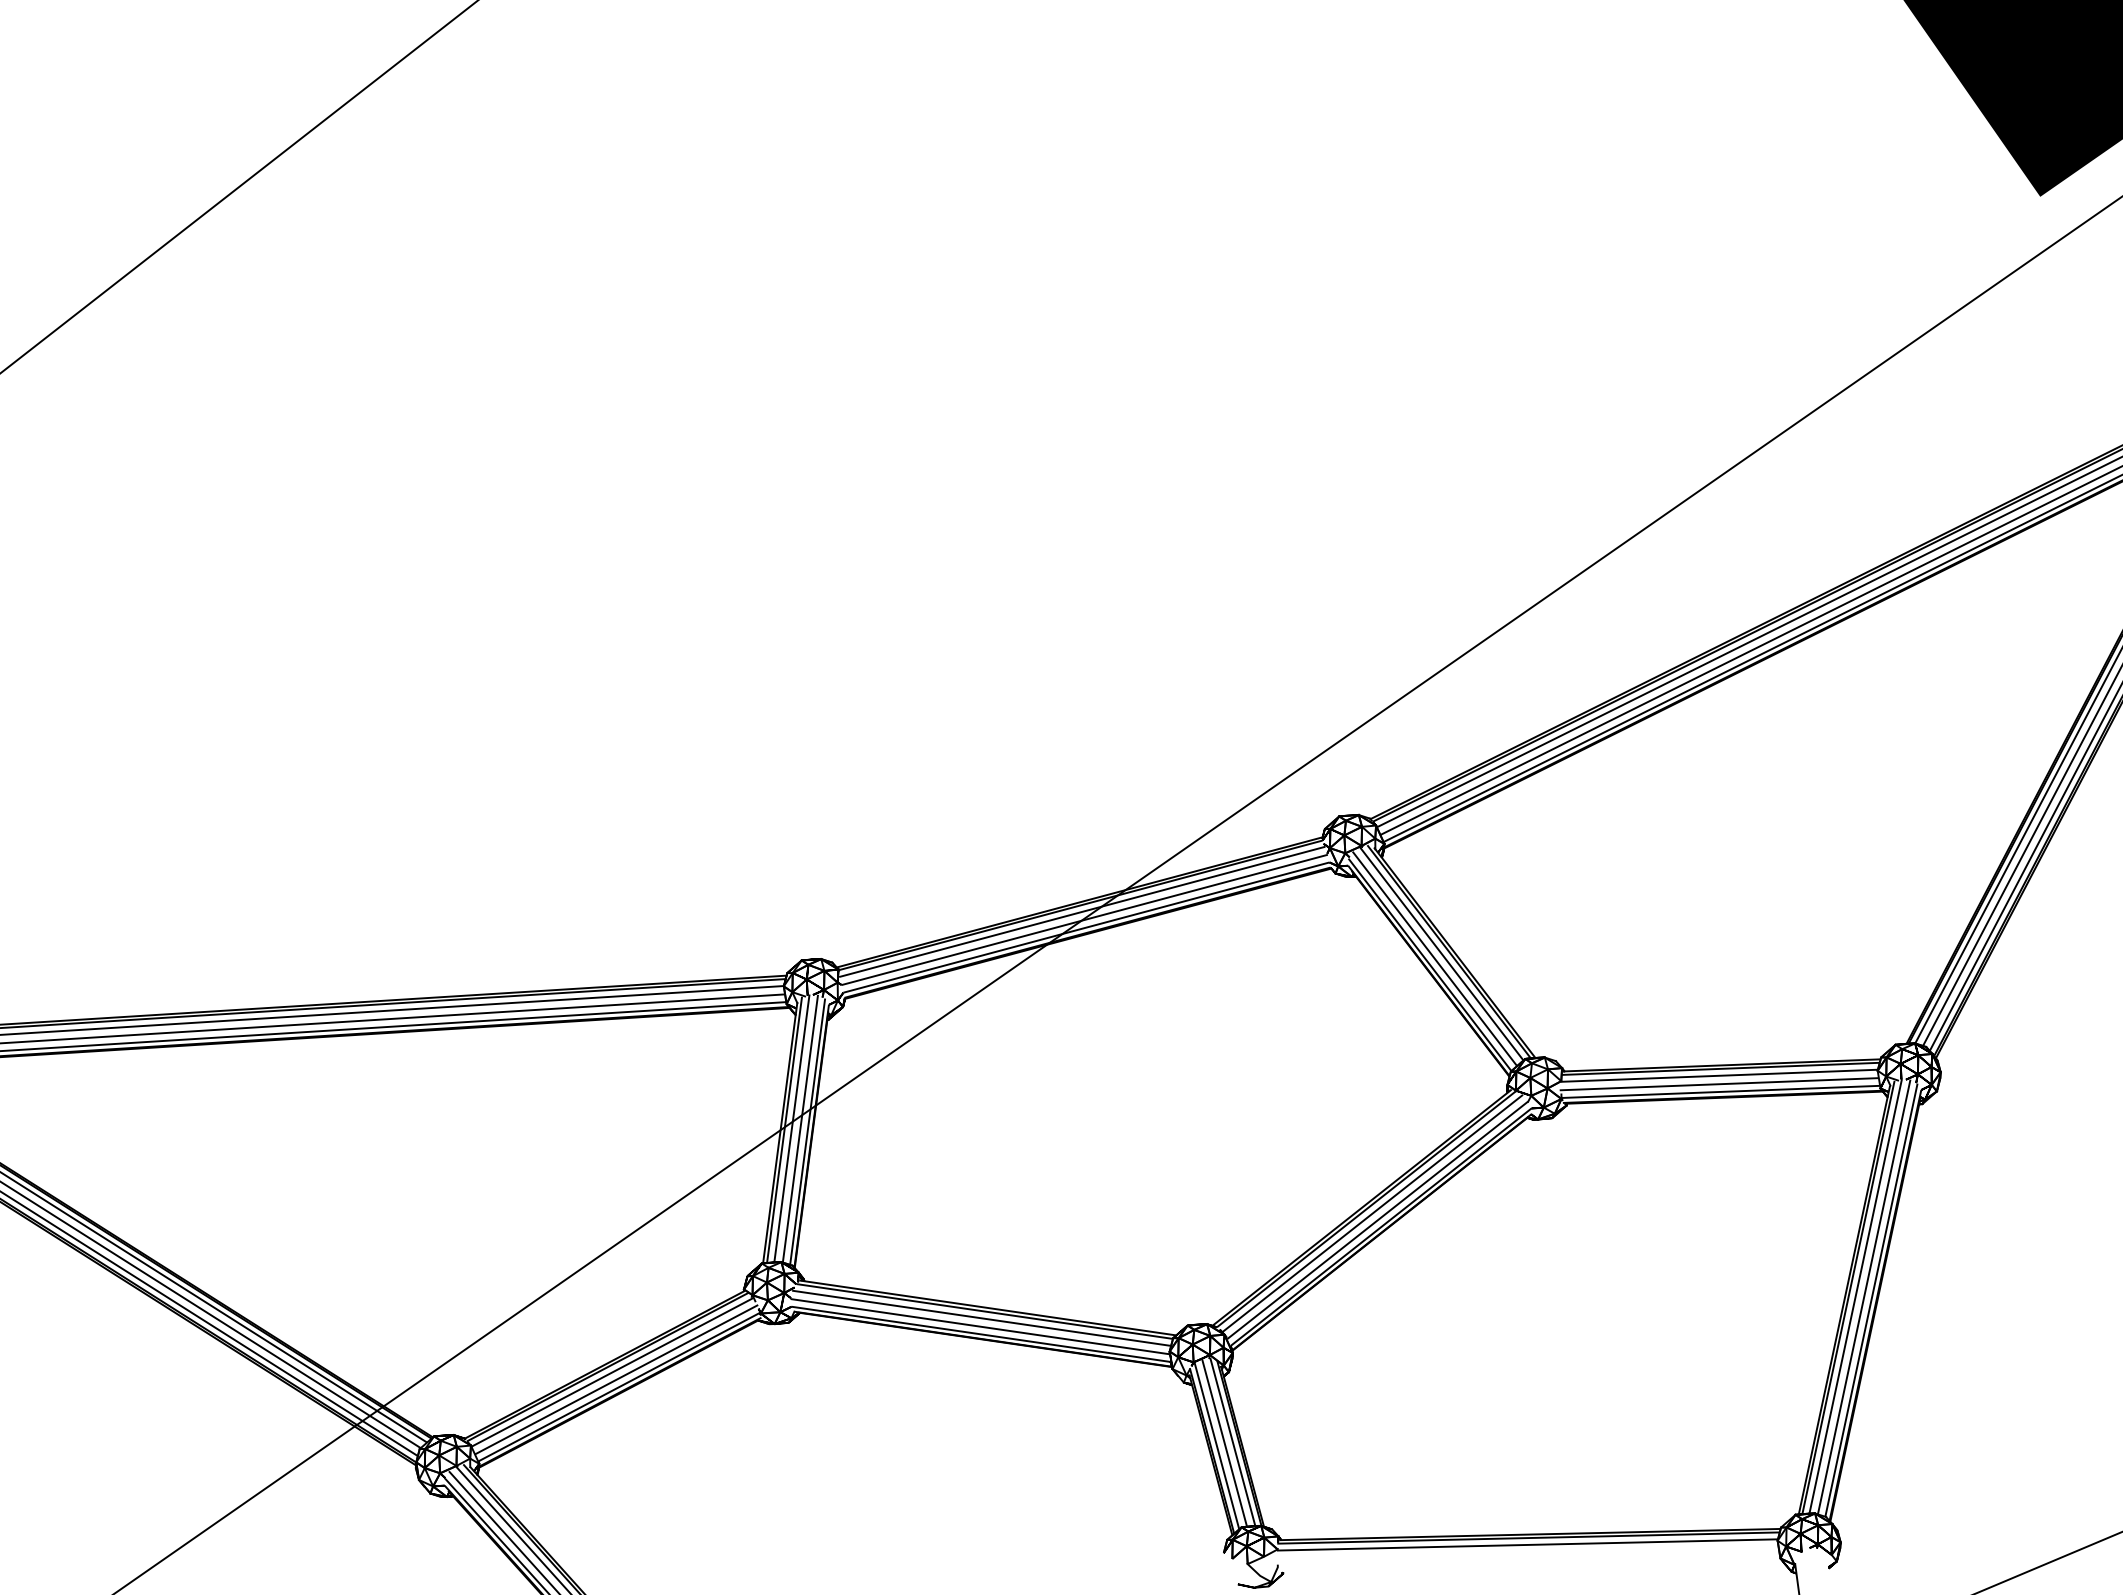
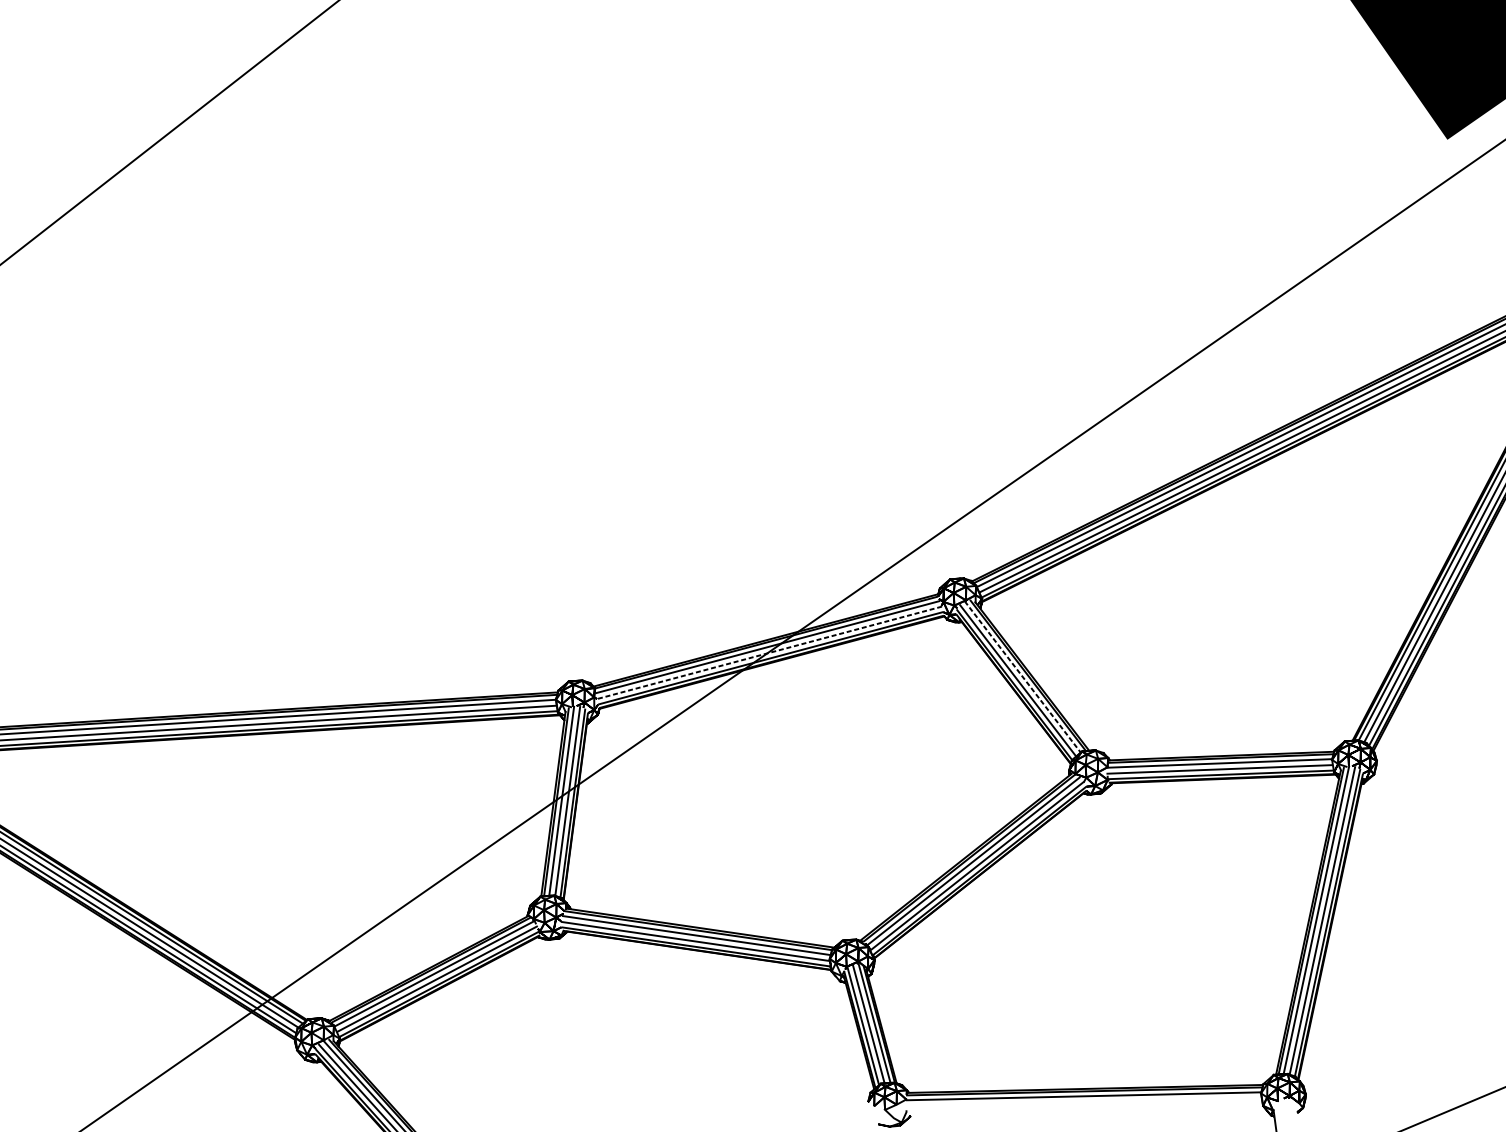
line: (1083, 920) -> (768, 653), solid -> dashed
line: (1442, 954) -> (1023, 677), solid -> dashed

